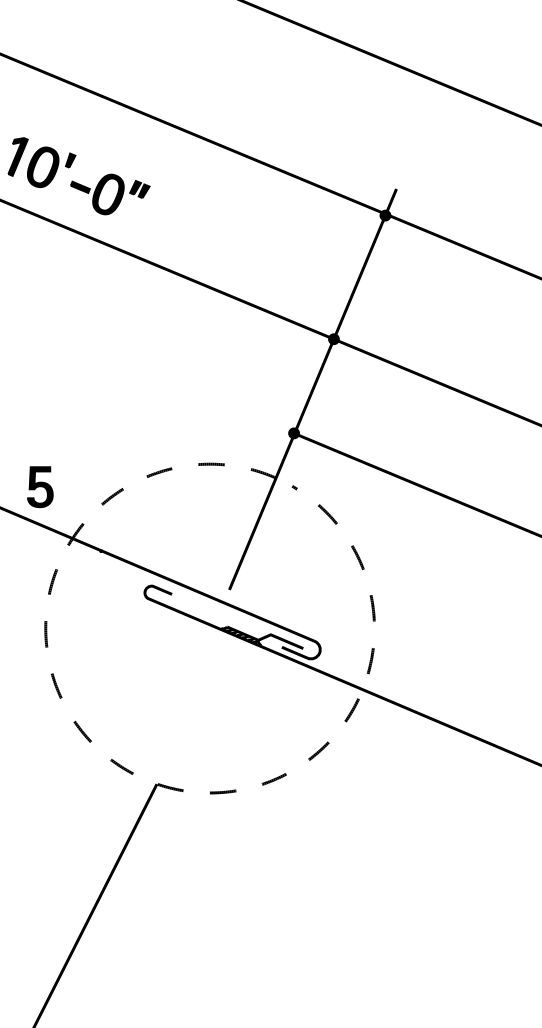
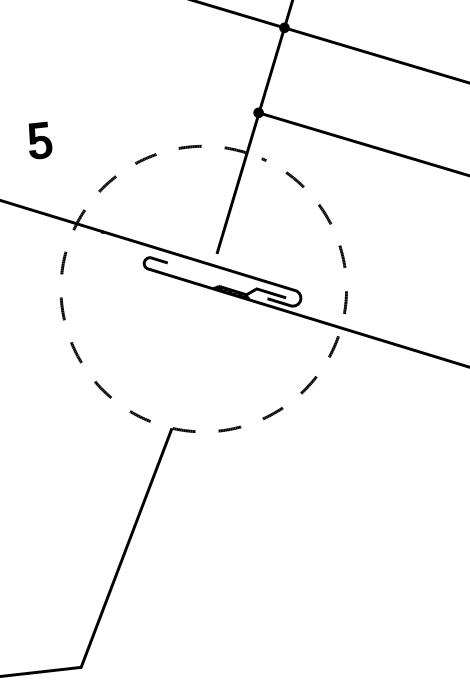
part: (40, 487) -> (40, 141), moved

